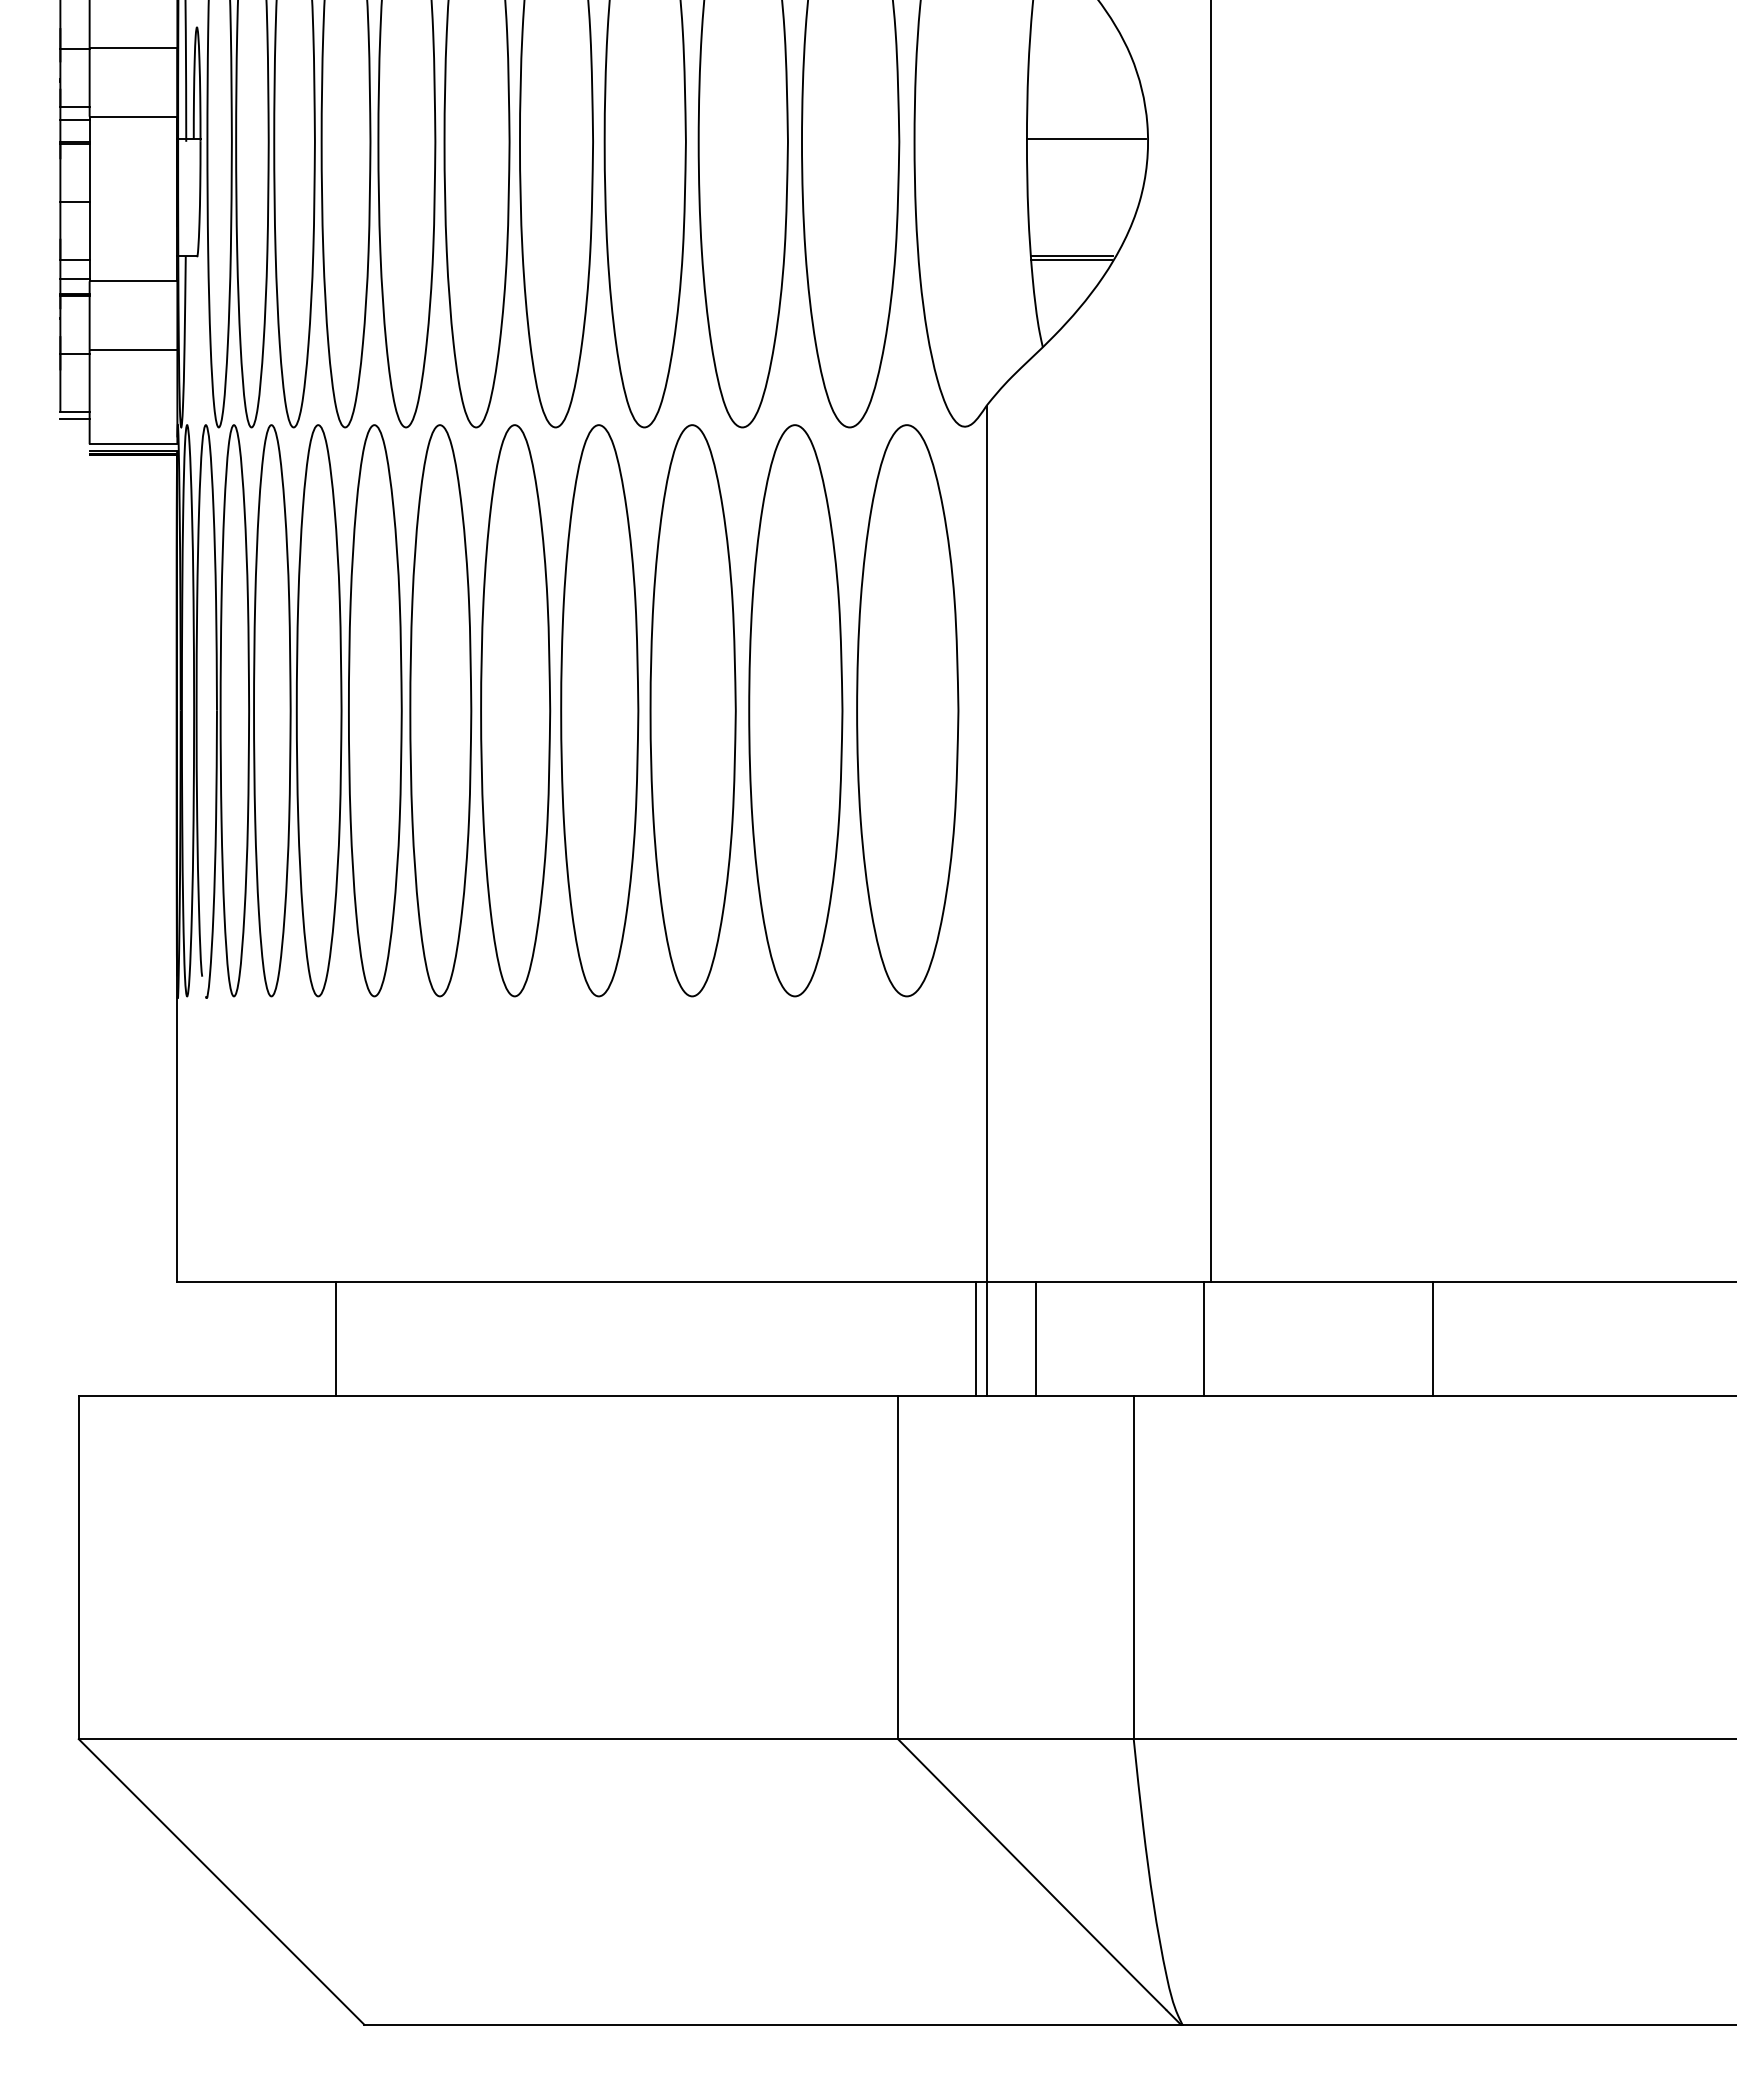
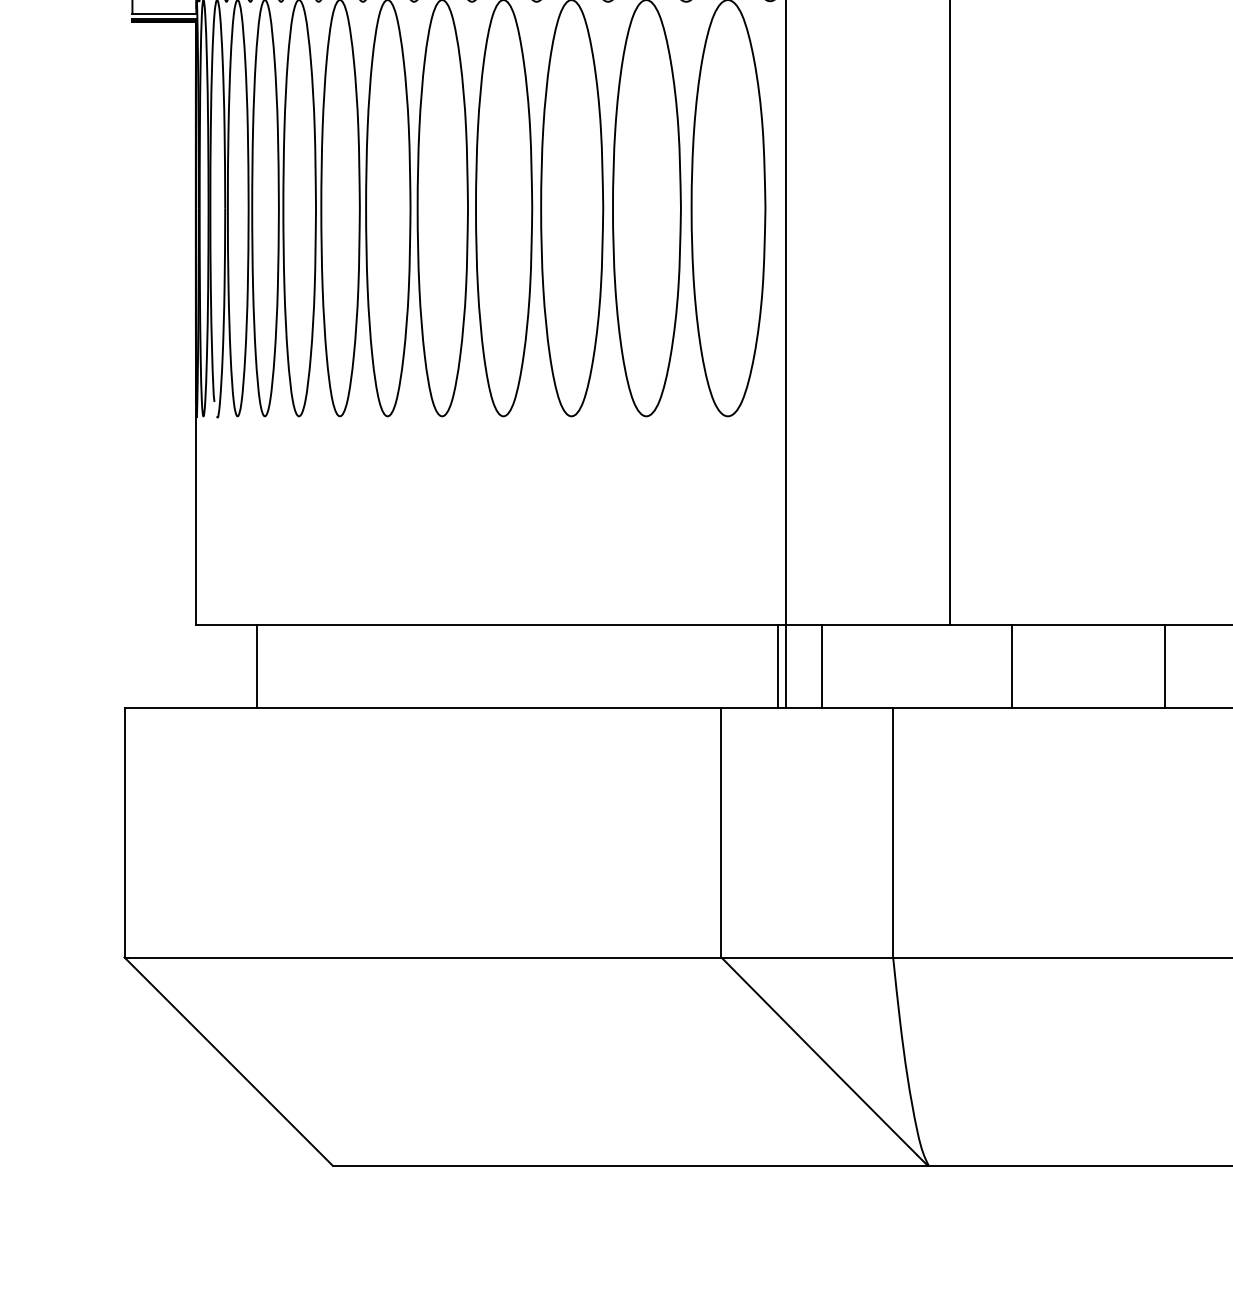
line: (335, 1339) -> (256, 666), moved
line: (1204, 1339) -> (1012, 666), moved
line: (1432, 1339) -> (1164, 666), moved

